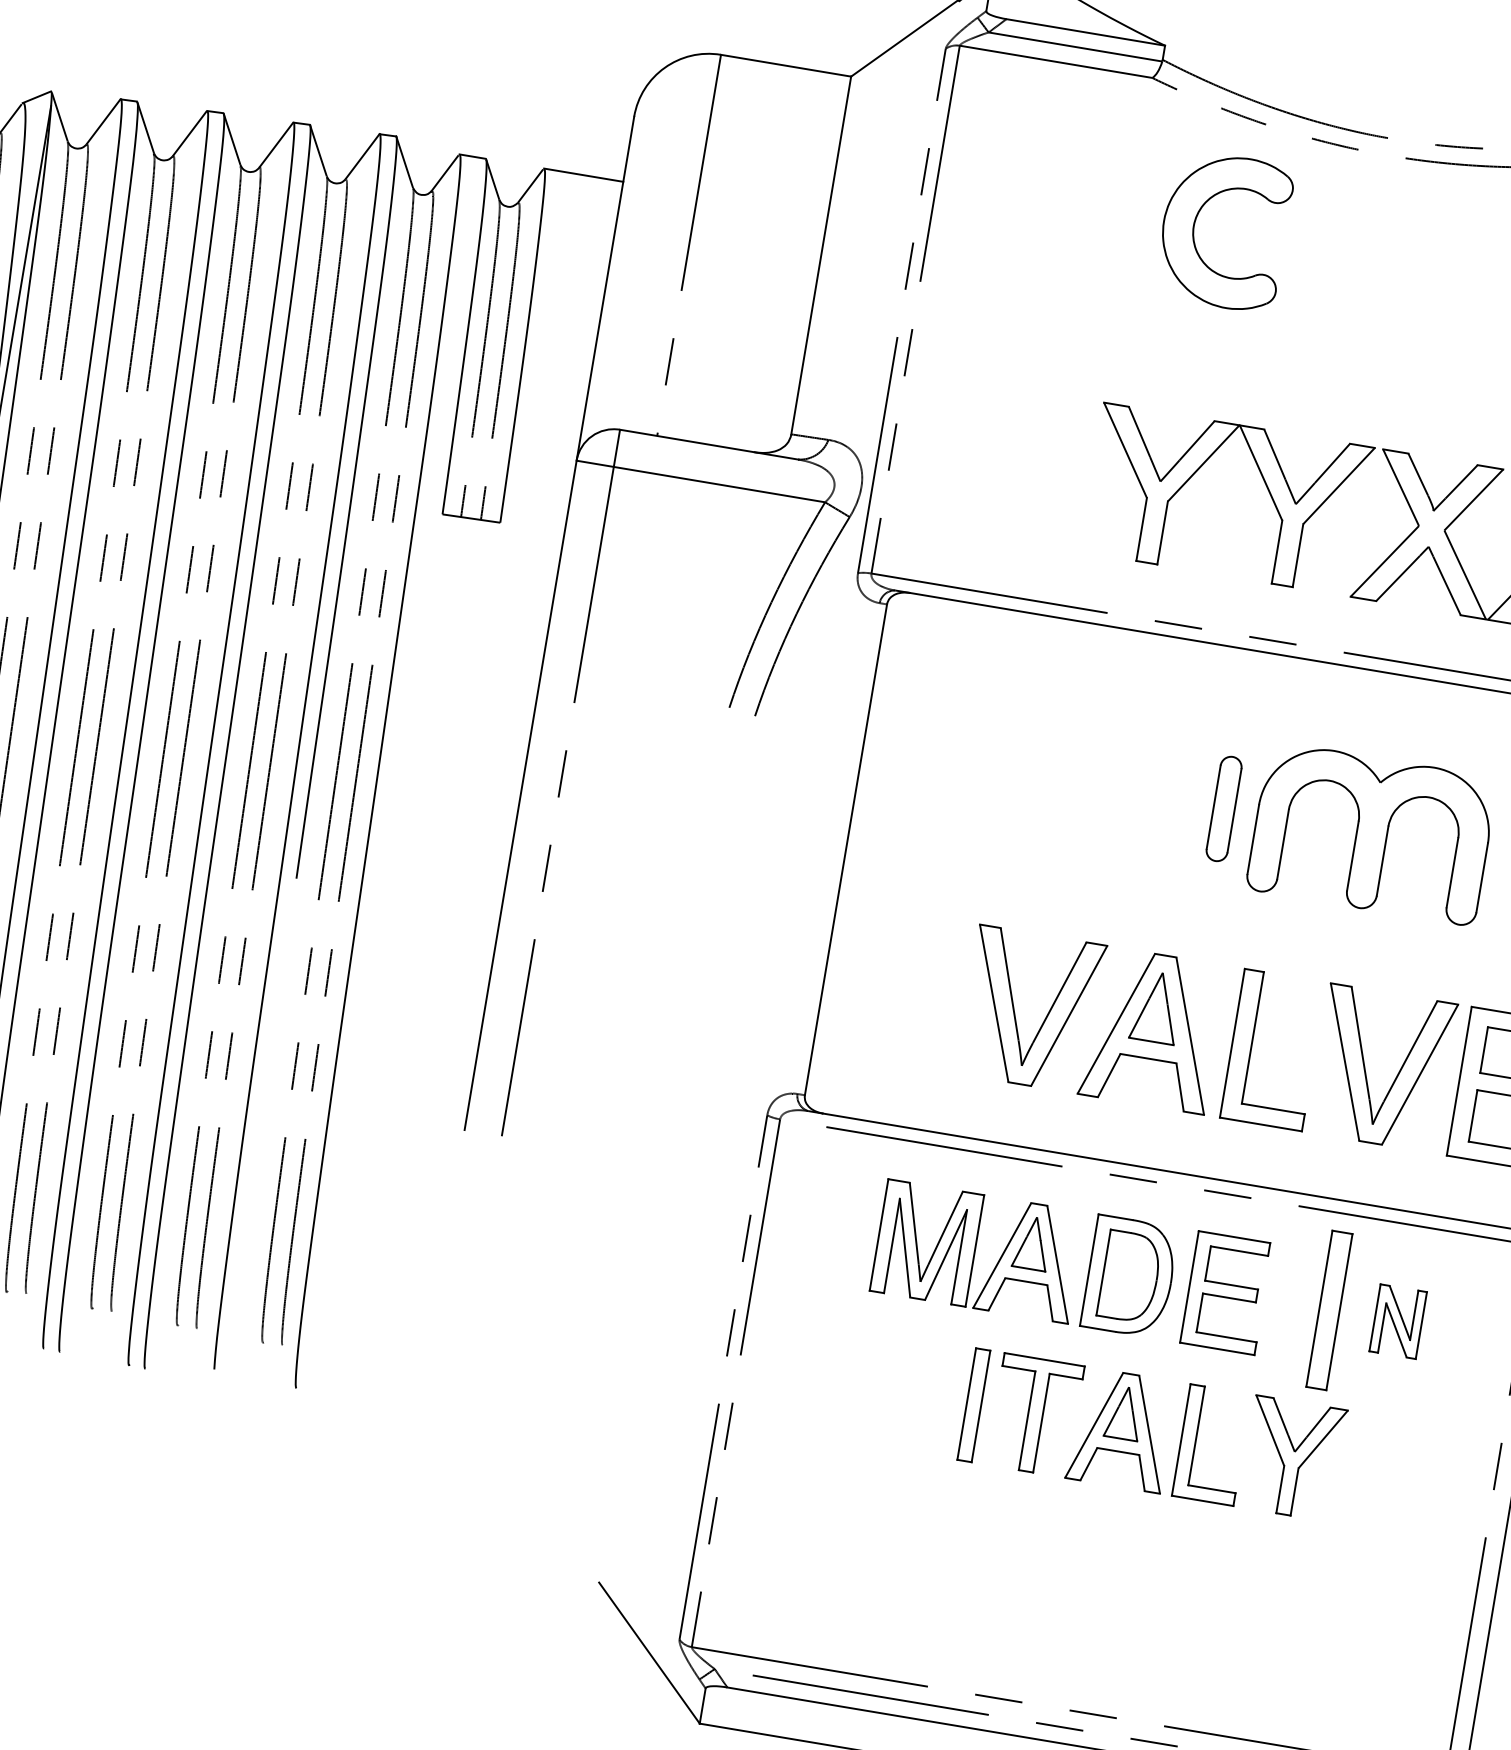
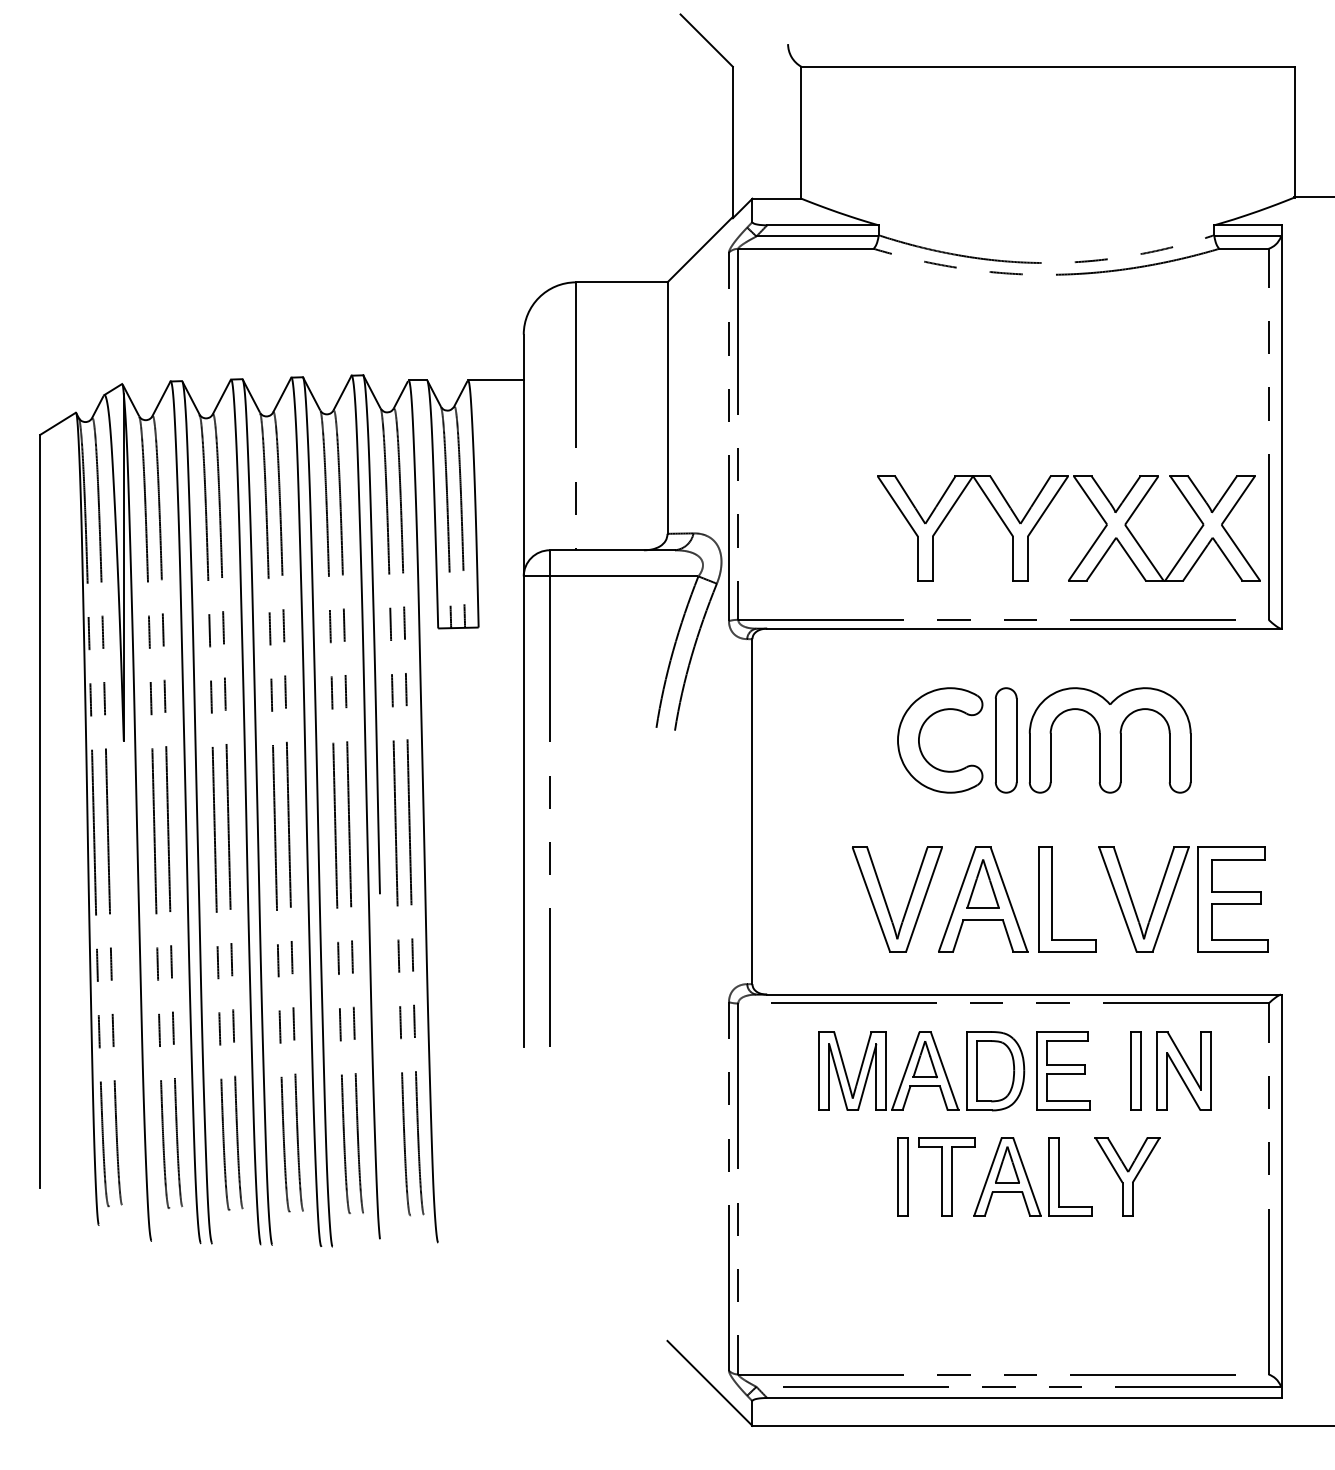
part: (1196, 220) -> (920, 736), moved
part: (1224, 809) -> (1006, 740), size x1.43
part: (1329, 1309) -> (1135, 1070), size x0.71
part: (1397, 1320) -> (1183, 1070), size x1.67

